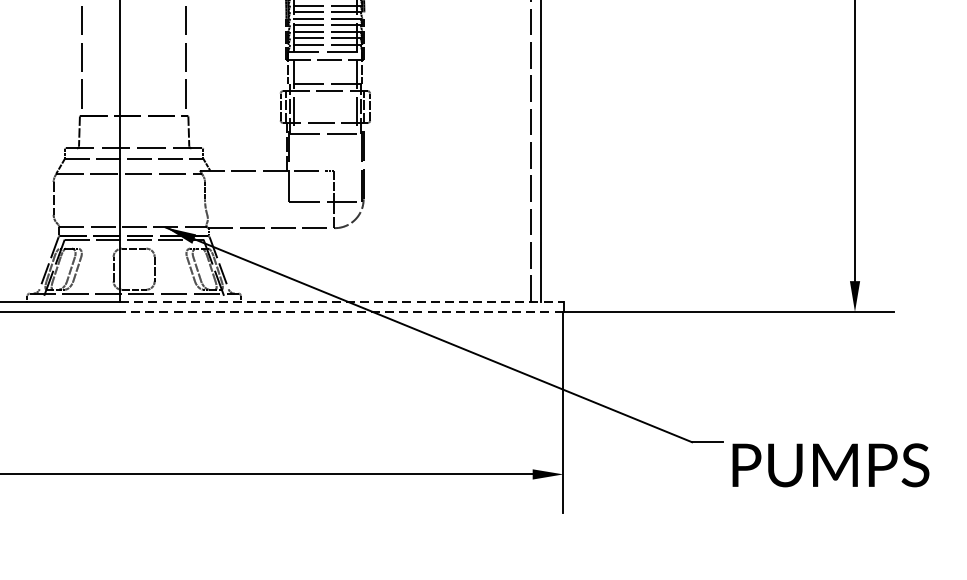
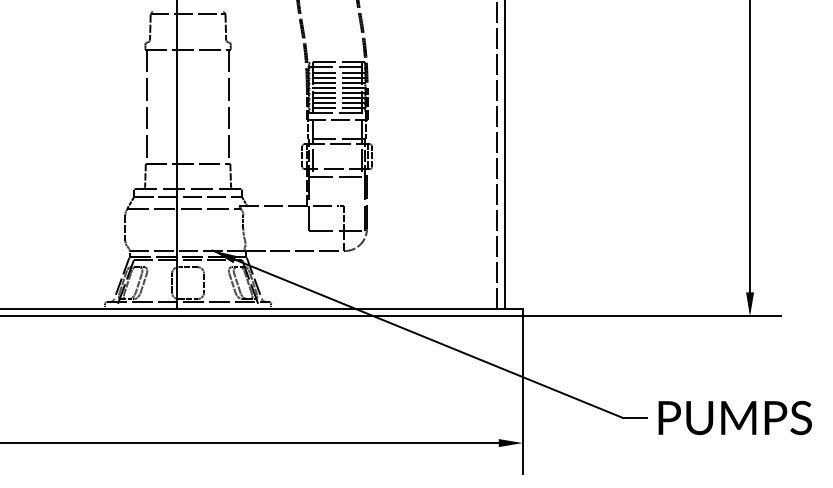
line: (342, 301) -> (350, 308), dashed -> solid
line: (342, 312) -> (350, 316), dashed -> solid
text: (829, 464) -> (734, 417), moved

